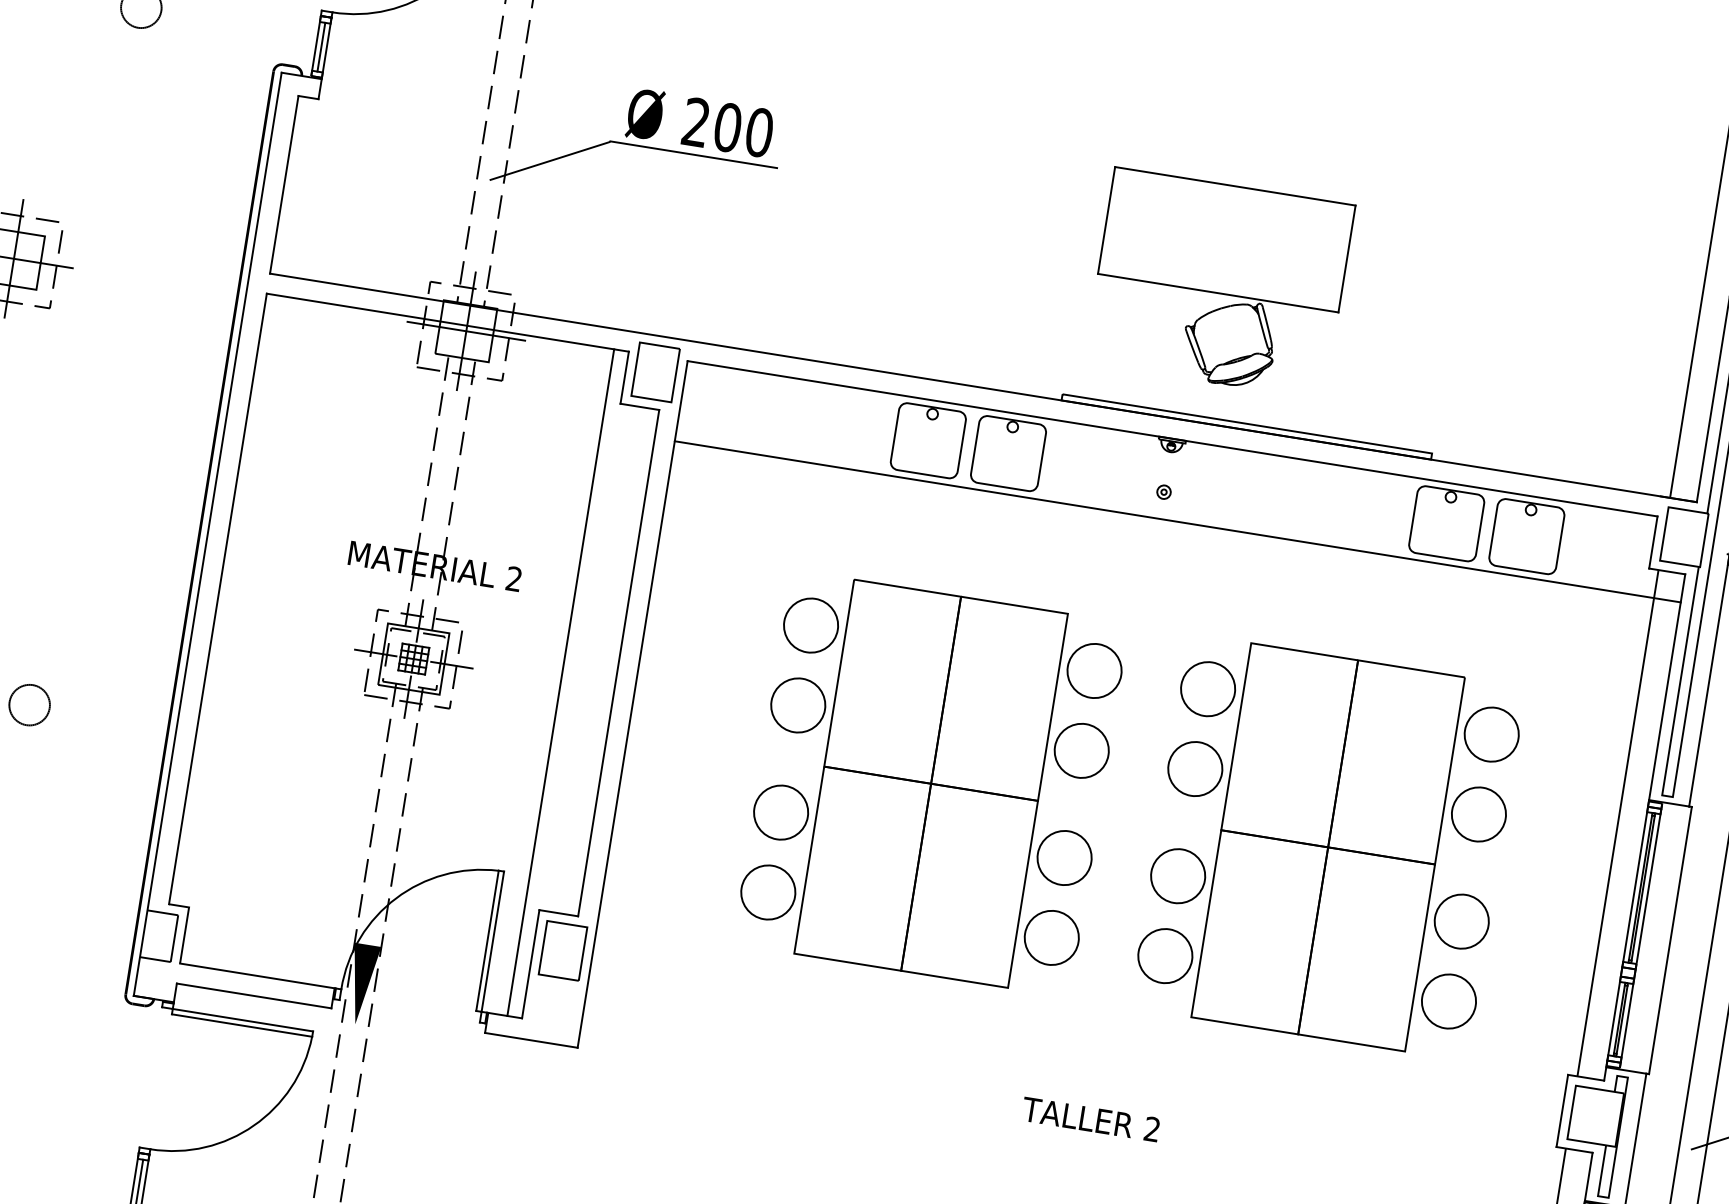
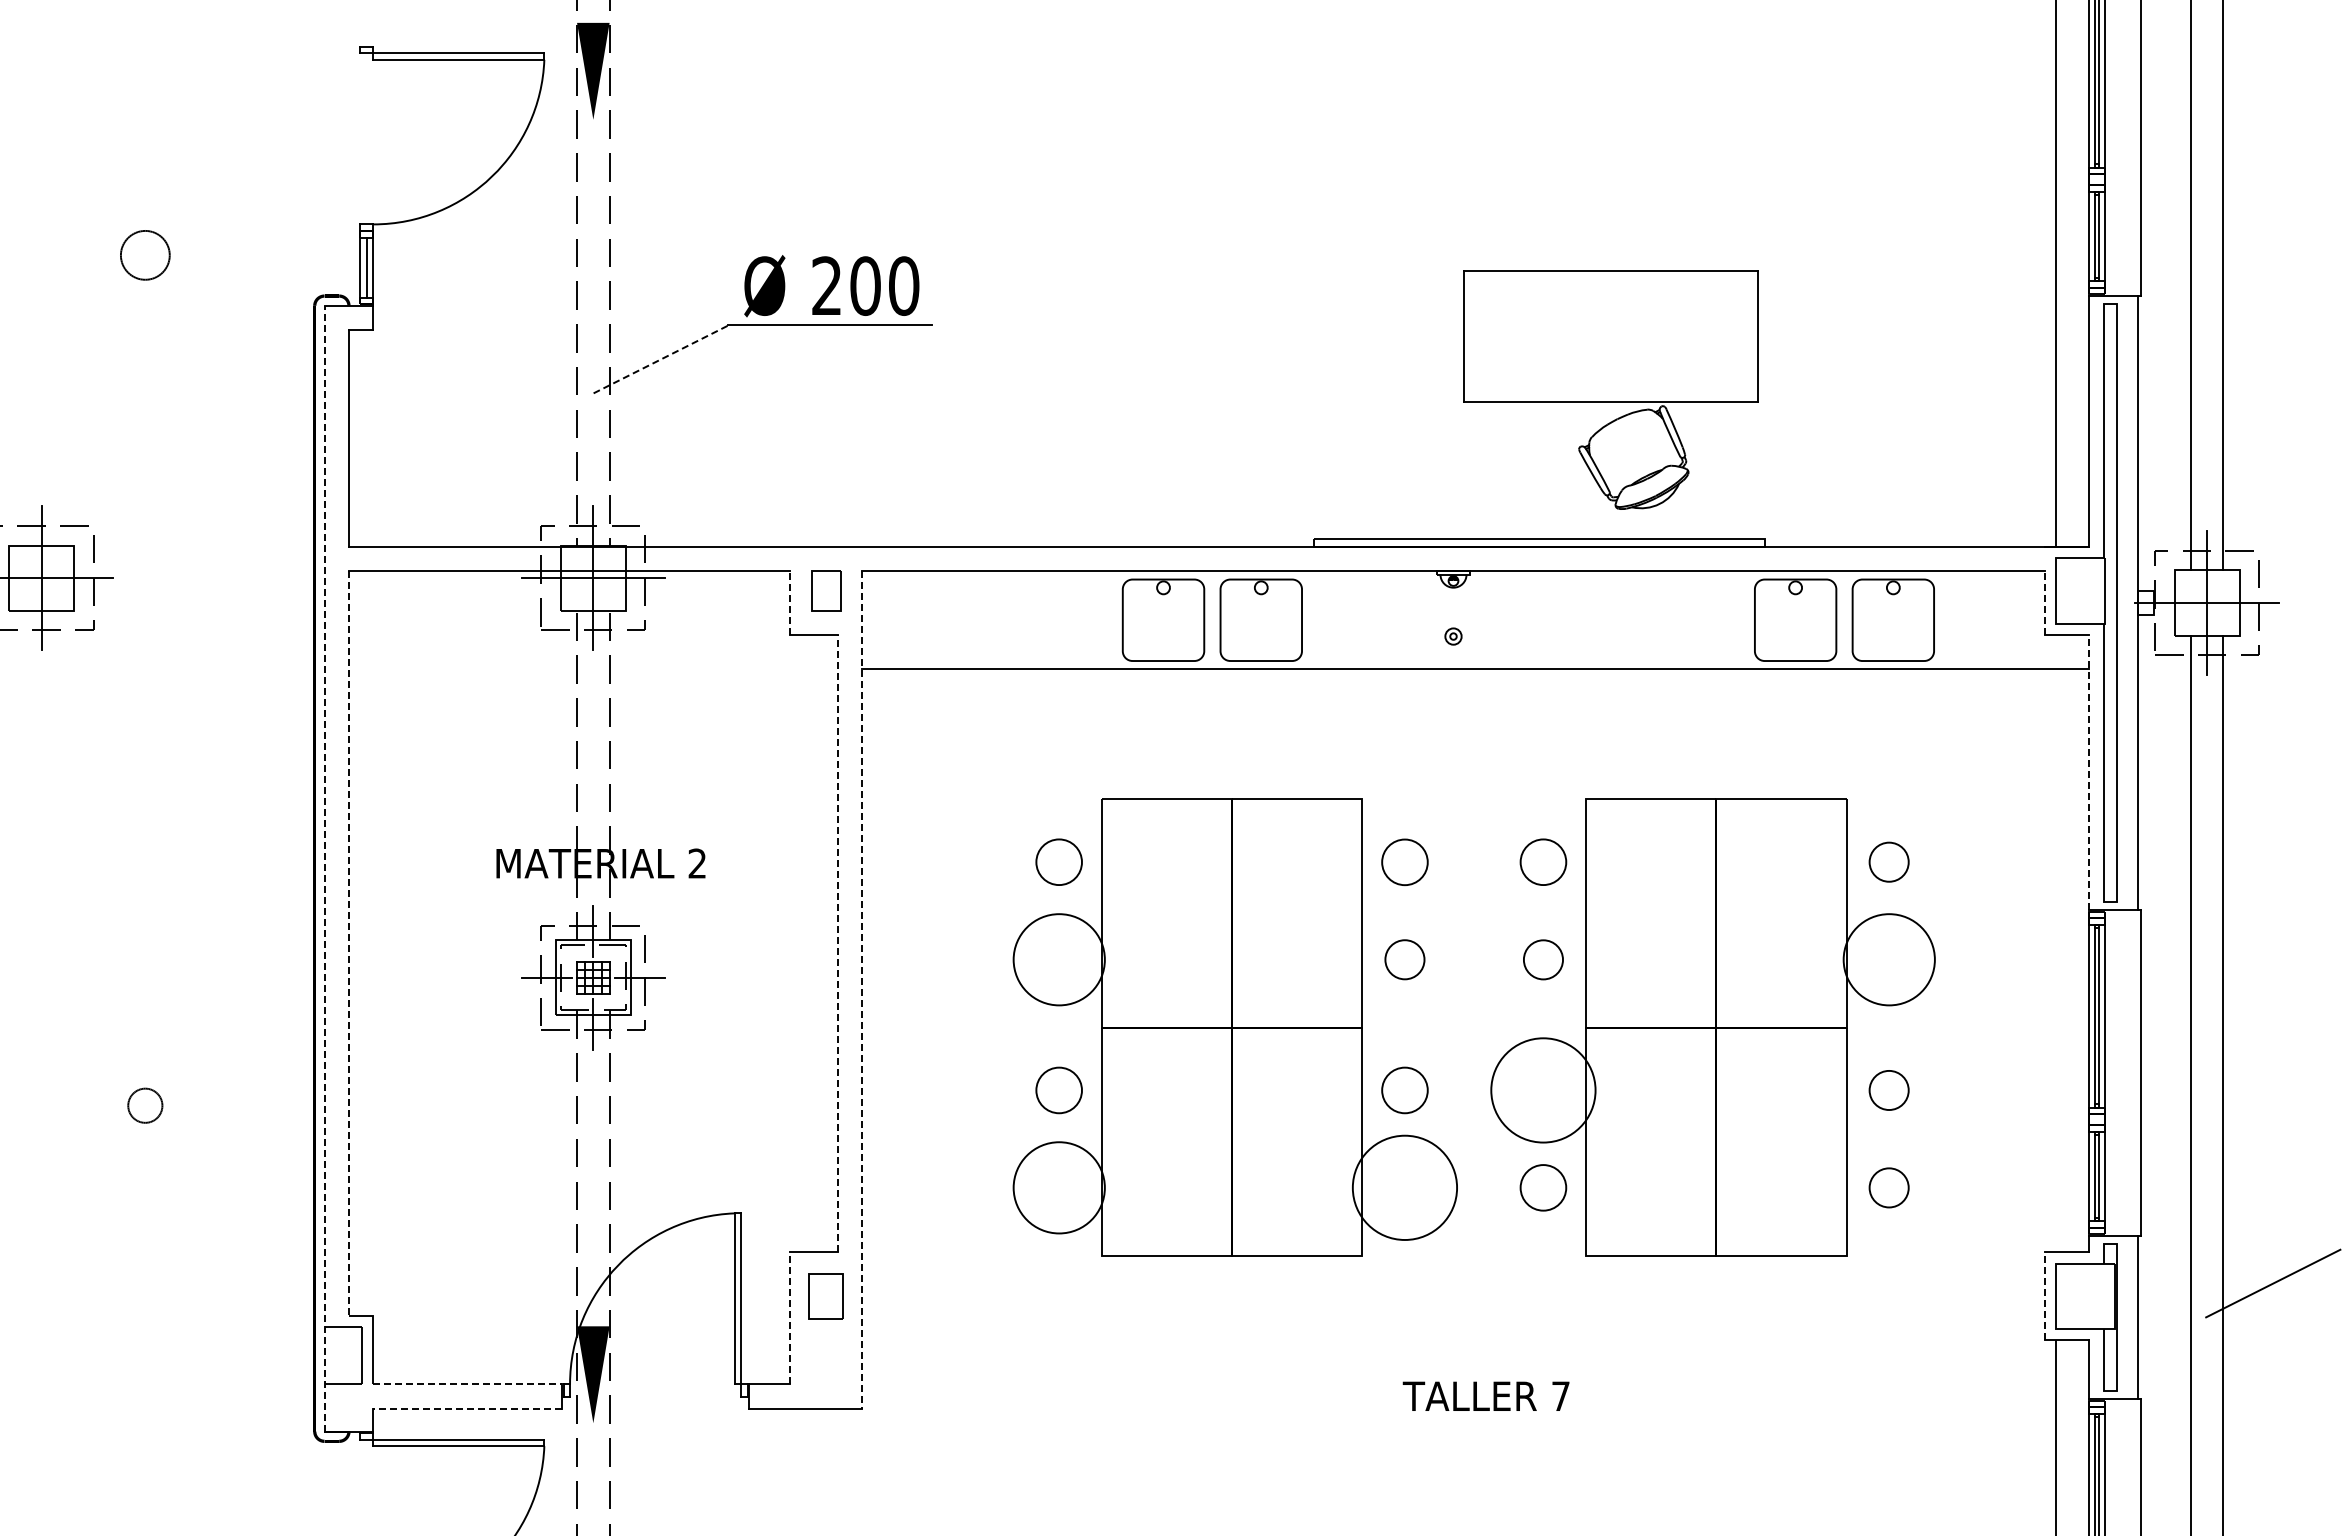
line: (550, 160) -> (660, 359), solid -> dashed
part: (1219, 283) -> (1610, 389), moved
part: (655, 372) -> (826, 590), size x0.6
line: (624, 378) -> (790, 603), solid -> dashed
line: (207, 534) -> (324, 868), solid -> dashed
line: (1653, 542) -> (2044, 603), solid -> dashed
line: (217, 599) -> (348, 944), solid -> dashed
circle: (810, 624) -> (1058, 861), size x0.7
line: (618, 663) -> (837, 943), solid -> dashed
circle: (1094, 670) -> (1404, 861), size x0.7
line: (560, 682) -> (772, 977), removed
line: (1666, 687) -> (2088, 772), solid -> dashed
circle: (1208, 688) -> (1543, 861), size x0.7
circle: (28, 704) -> (144, 1105), size x0.7
line: (632, 704) -> (862, 990), solid -> dashed
circle: (797, 705) -> (1058, 959), size x1.4
circle: (1491, 733) -> (1888, 861), size x0.6
circle: (1081, 750) -> (1404, 959), size x0.6
circle: (1195, 768) -> (1543, 959), size x0.6
circle: (780, 812) -> (1058, 1090), size x0.7
circle: (1478, 814) -> (1888, 959), size x1.4
line: (1618, 823) -> (2056, 943), removed
circle: (1064, 858) -> (1404, 1090), size x0.7
circle: (1178, 876) -> (1543, 1090), size x1.6
circle: (767, 892) -> (1058, 1187), size x1.4
circle: (1461, 921) -> (1888, 1090), size x0.6
circle: (1051, 937) -> (1404, 1187), size x1.6
part: (563, 951) -> (826, 1296), size x0.7
circle: (1165, 955) -> (1543, 1187), size x0.7
line: (530, 964) -> (790, 1318), solid -> dashed
line: (258, 976) -> (468, 1384), solid -> dashed
line: (254, 995) -> (467, 1408), solid -> dashed
circle: (1448, 1001) -> (1888, 1187), size x0.6
line: (1561, 1111) -> (2044, 1296), solid -> dashed
text: (1152, 1128) -> (1560, 1395), 2 -> 7

